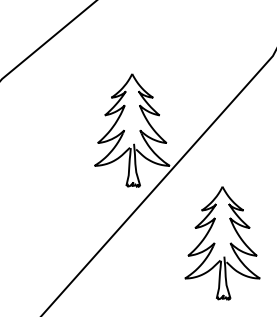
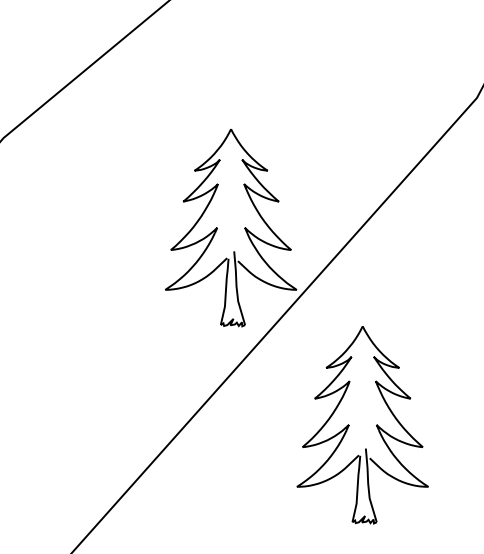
part: (222, 243) -> (362, 425), moved

